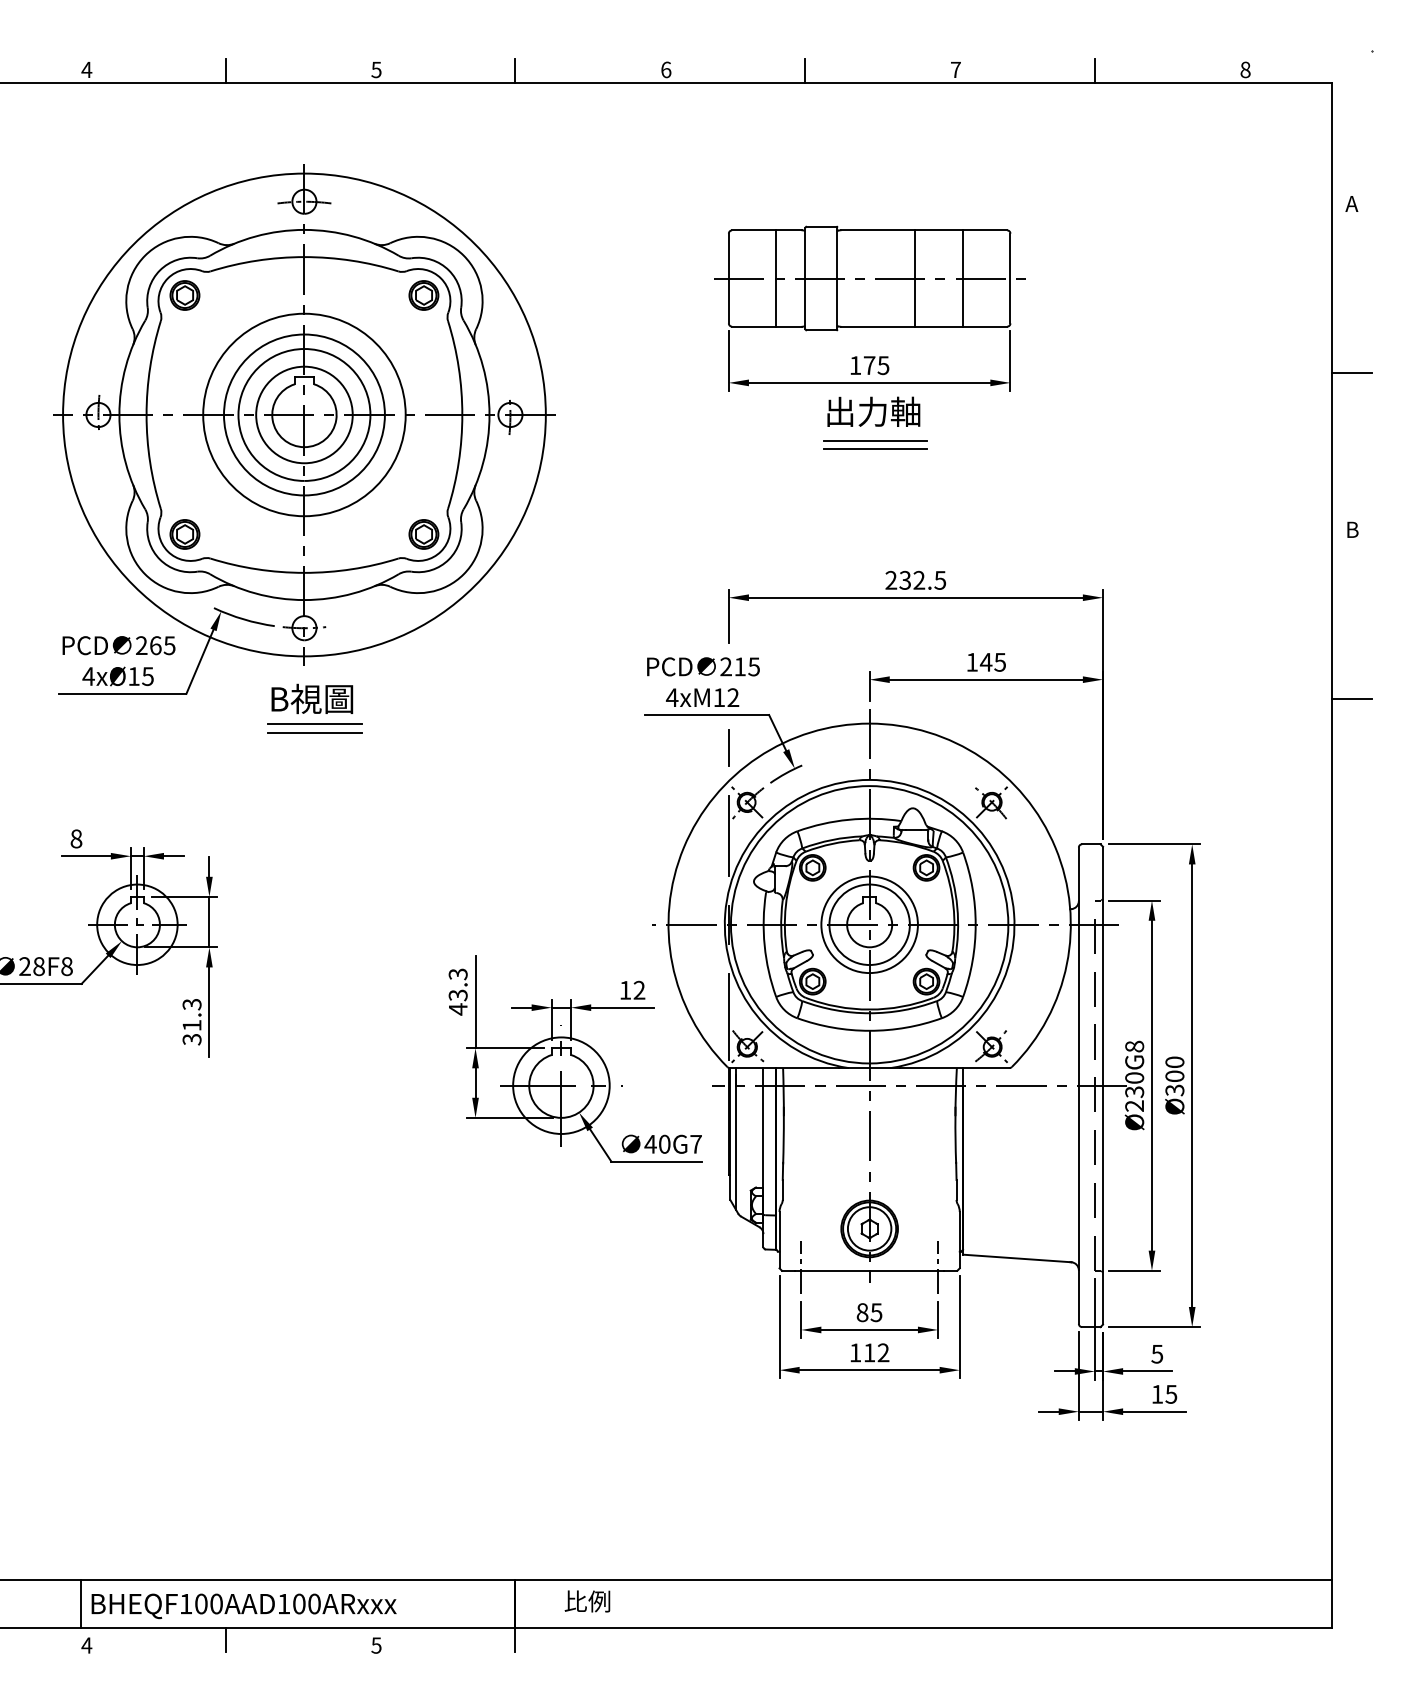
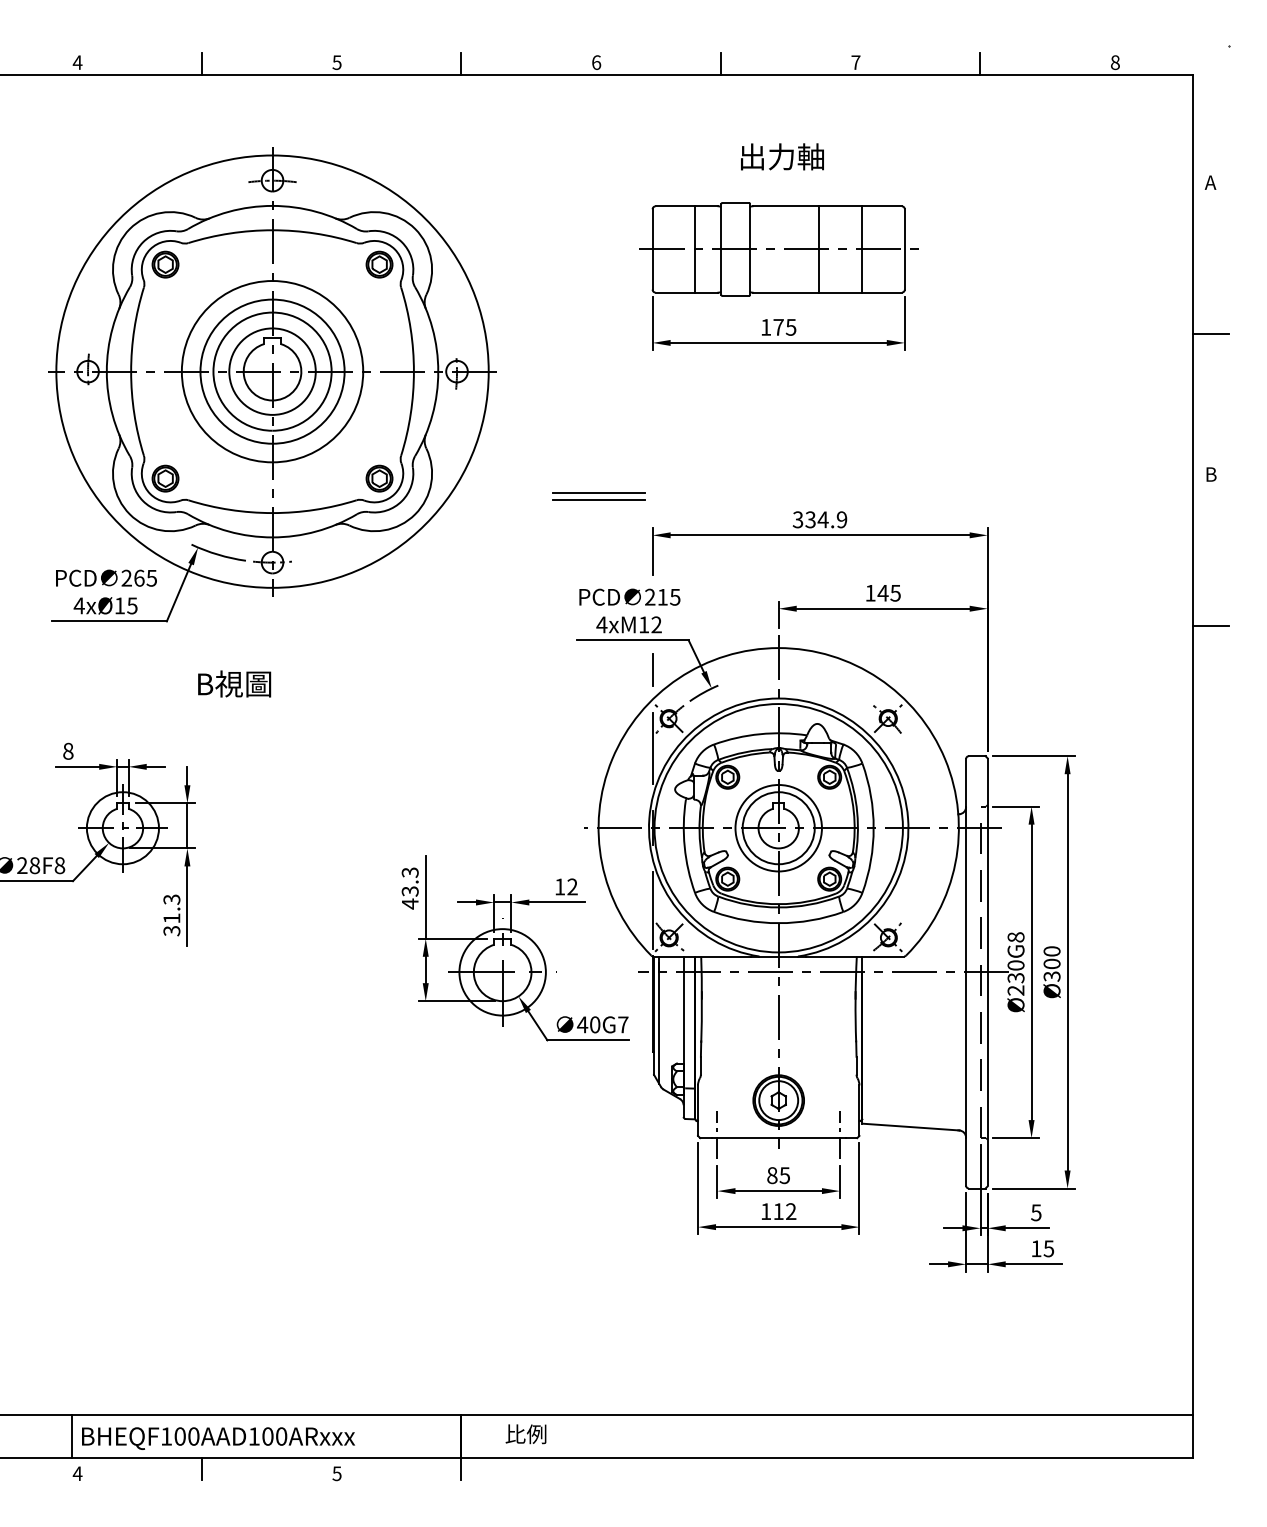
text: (873, 411) -> (782, 156), moved
part: (874, 444) -> (598, 496), moved
text: (915, 580) -> (819, 519), 232.5 -> 334.9
text: (312, 698) -> (234, 683), moved
line: (314, 724) -> (281, 648), removed
line: (314, 733) -> (281, 656), removed

